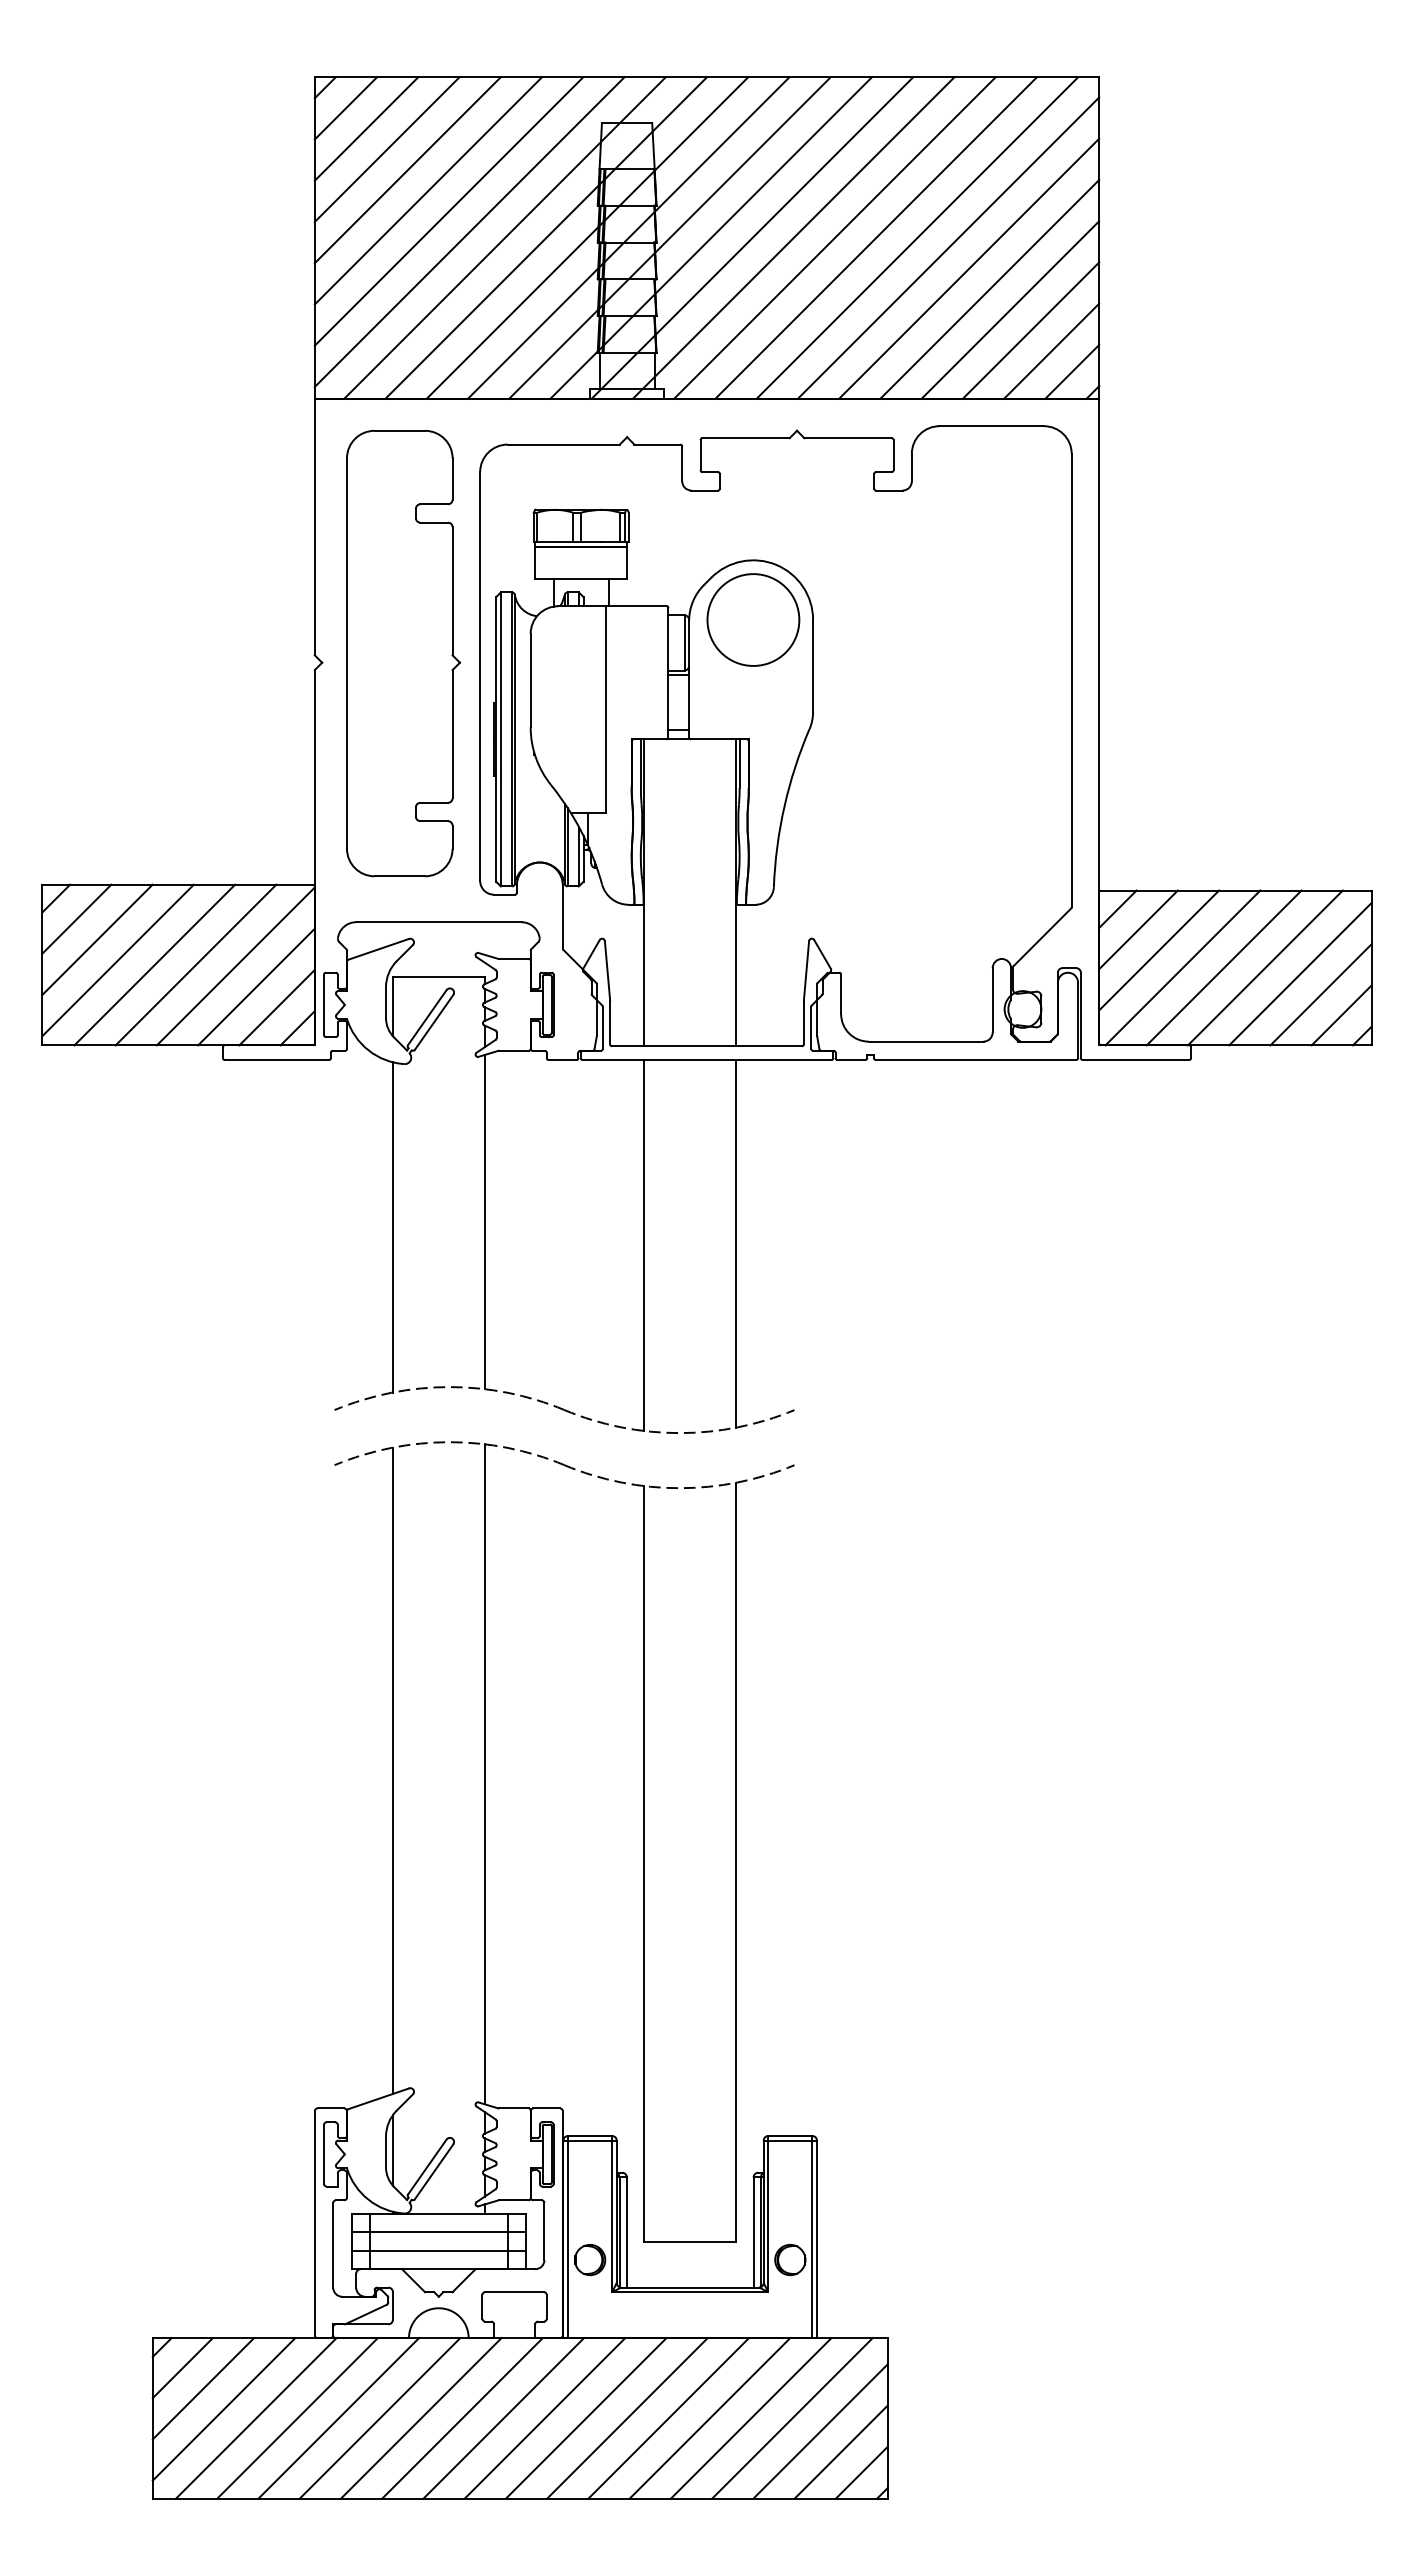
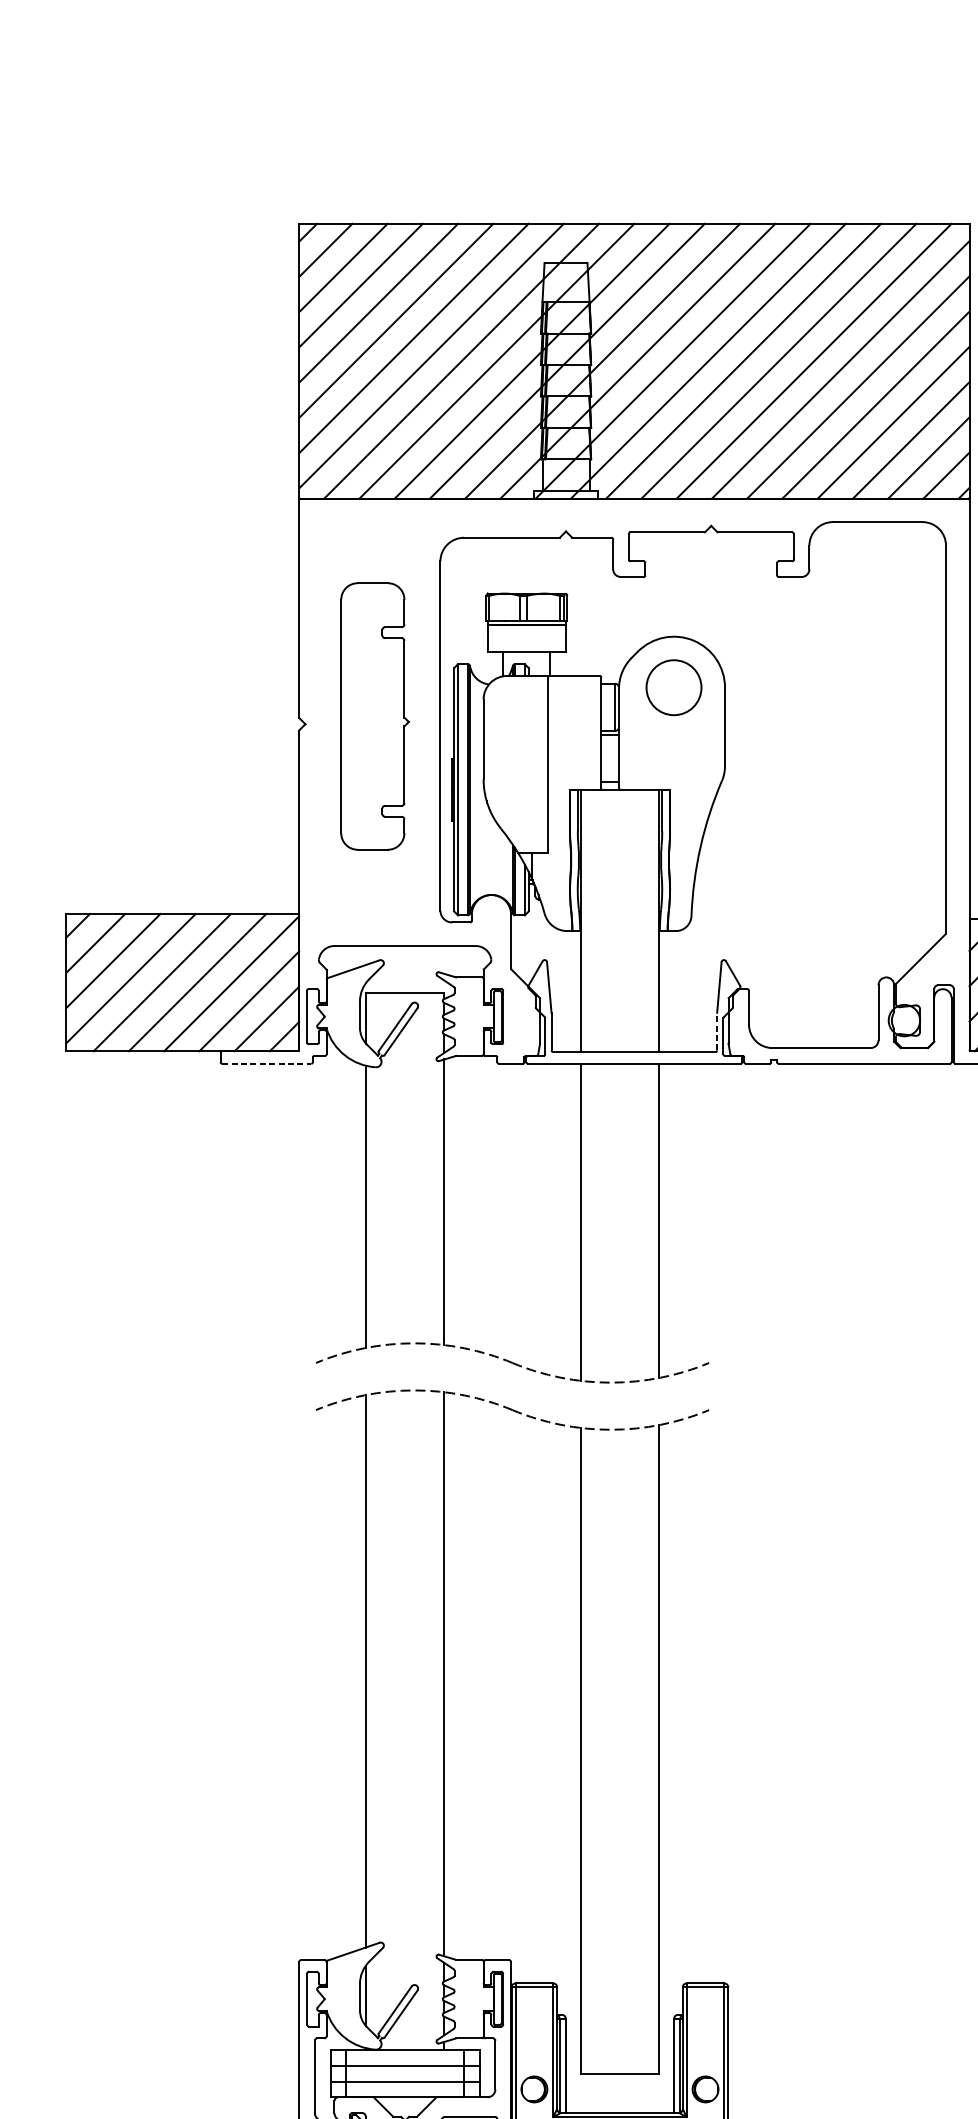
circle: (753, 619) -> (674, 687), size x0.7
part: (403, 653) -> (374, 716), size x0.7
line: (803, 1021) -> (716, 1030), solid -> dashed
line: (277, 1060) -> (267, 1064), solid -> dashed

